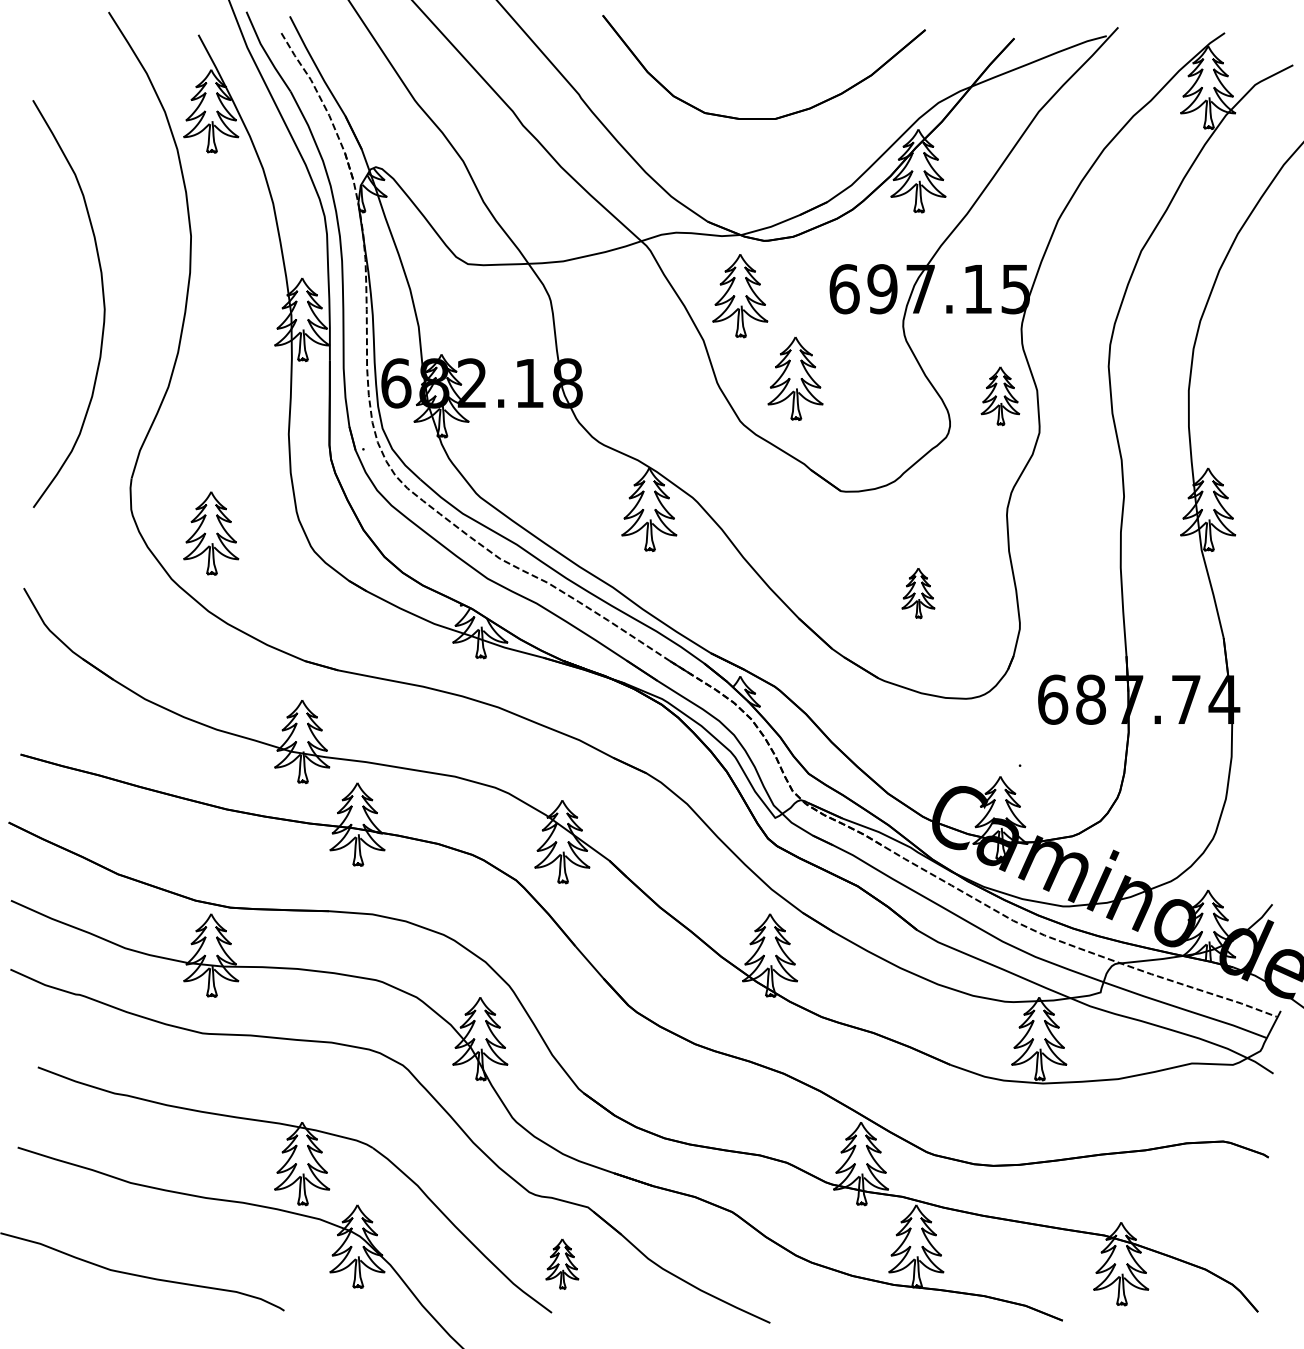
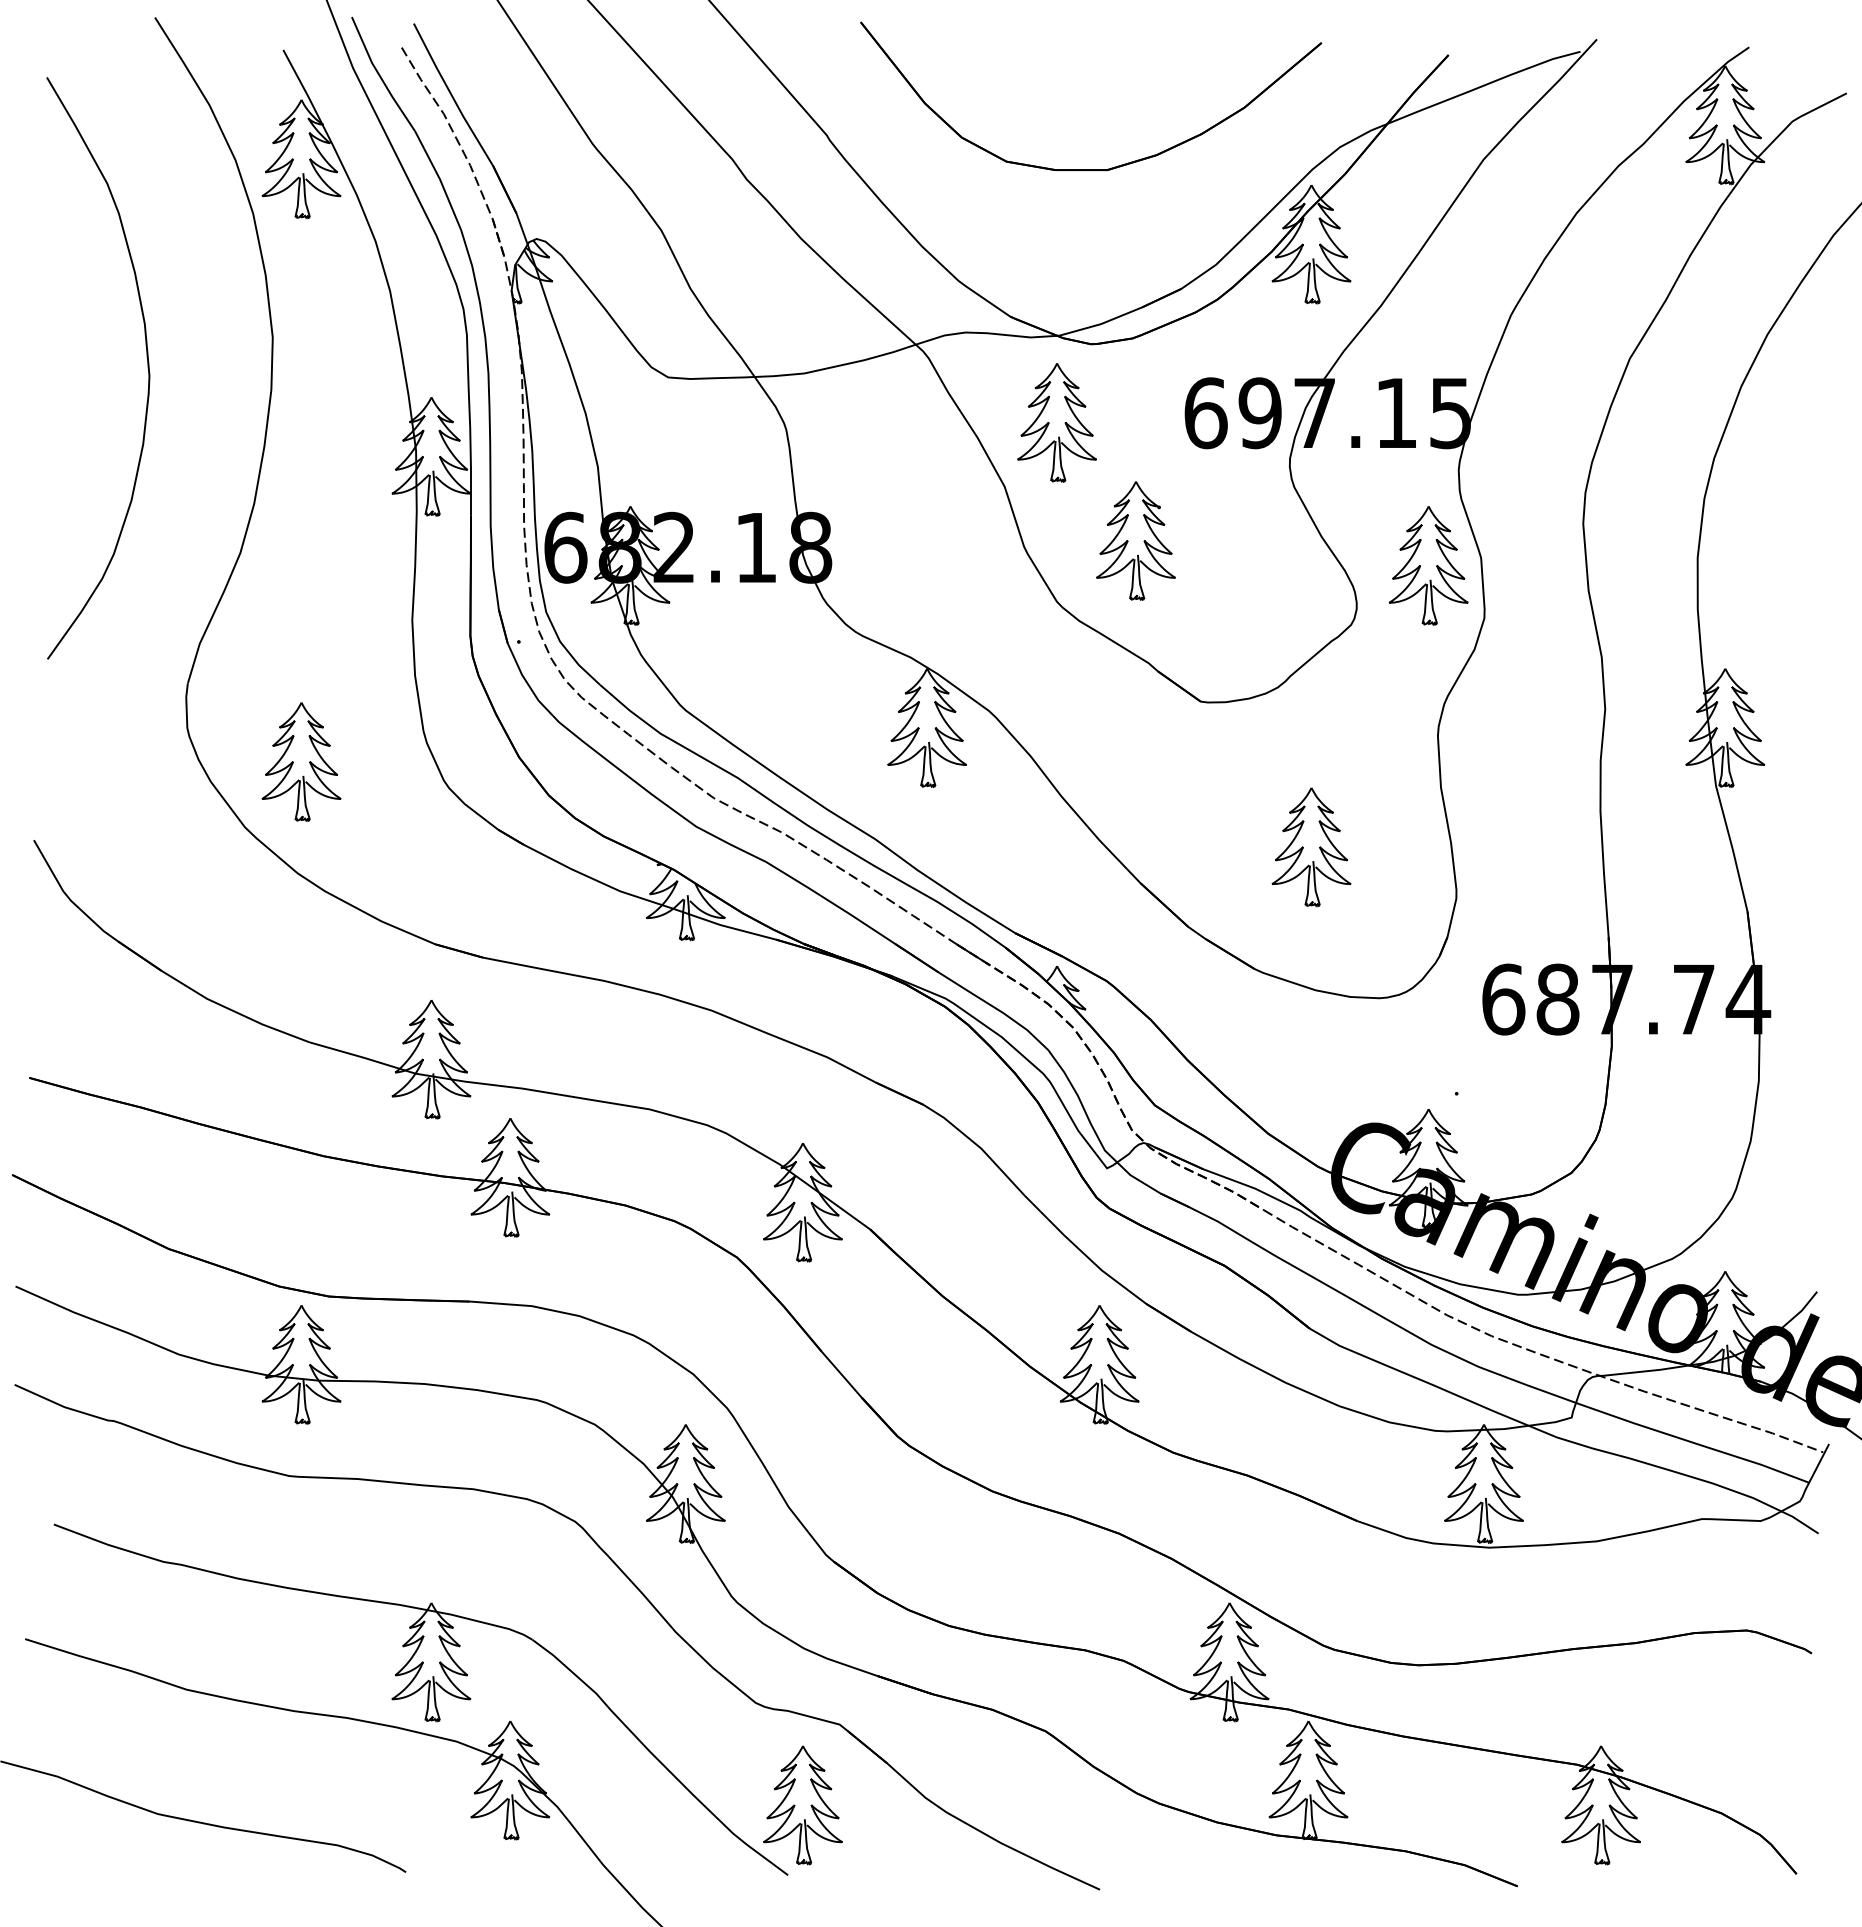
curve: (103, 304) -> (147, 368), moved
part: (1000, 395) -> (1428, 565), size x1.43
part: (918, 593) -> (1311, 847), size x1.67
part: (562, 1264) -> (802, 1805), size x1.67

